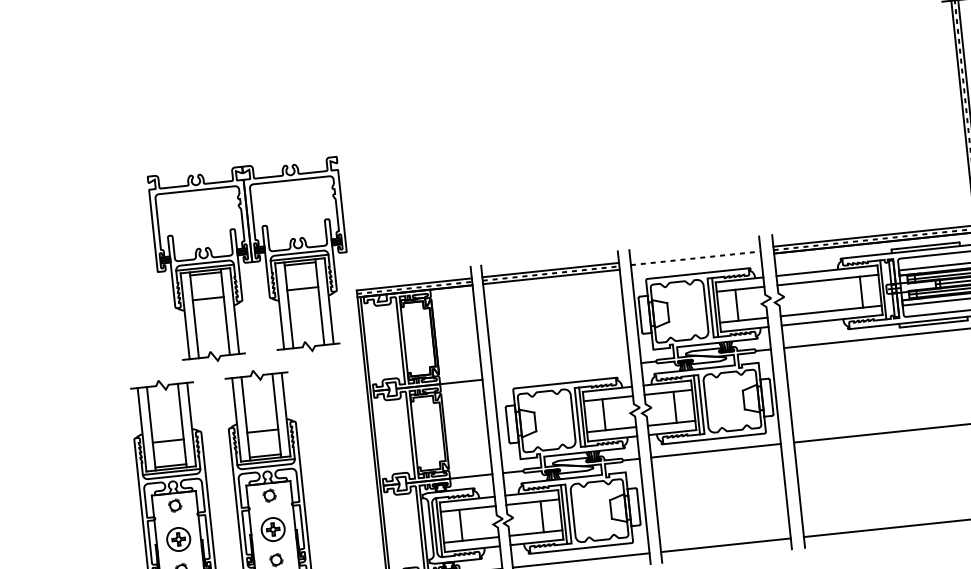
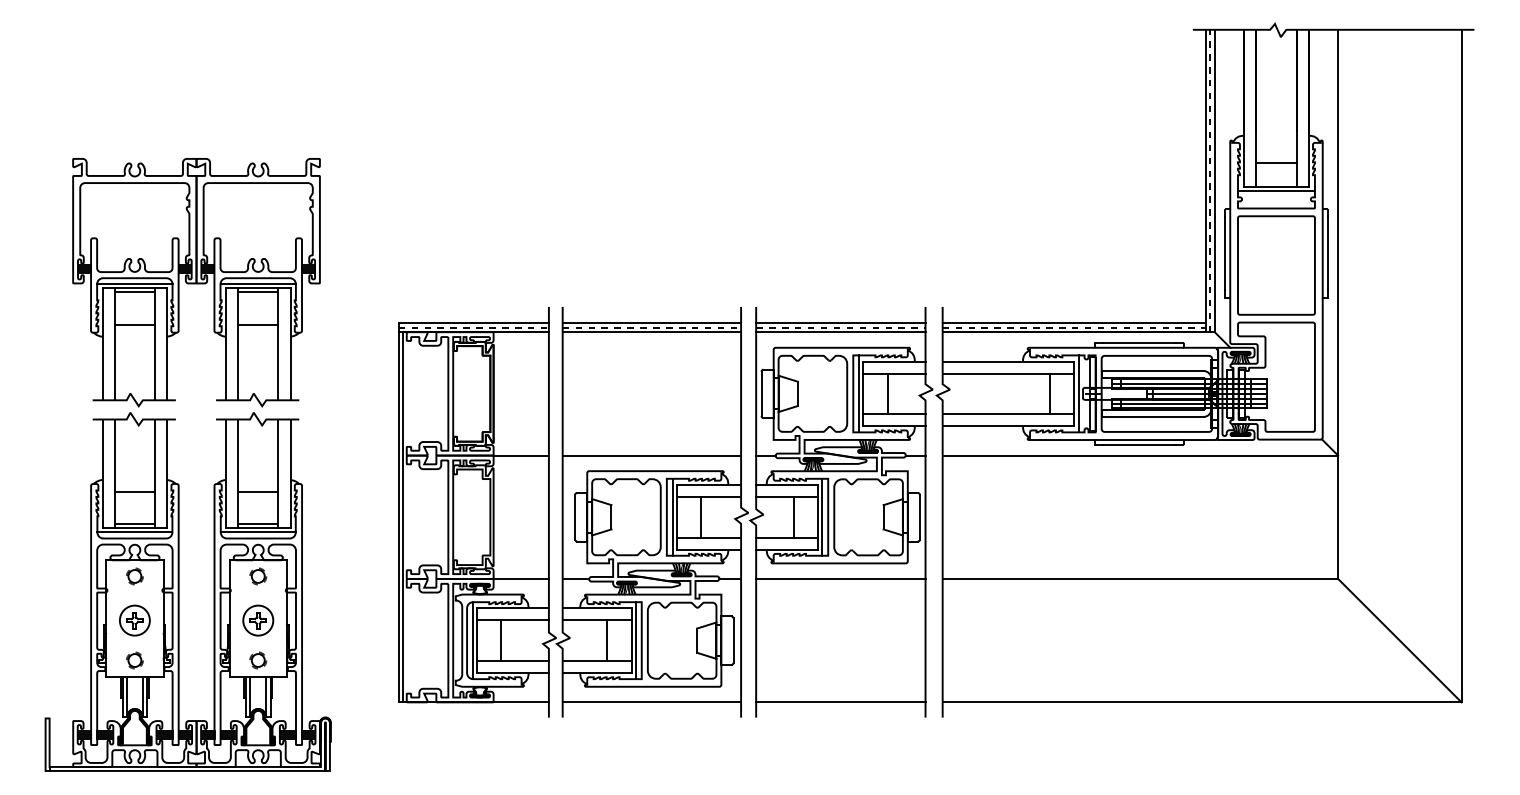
line: (695, 255) -> (840, 323), added
part: (252, 261) -> (196, 282), moved
line: (695, 262) -> (840, 332), added
line: (561, 371) -> (651, 455), added

